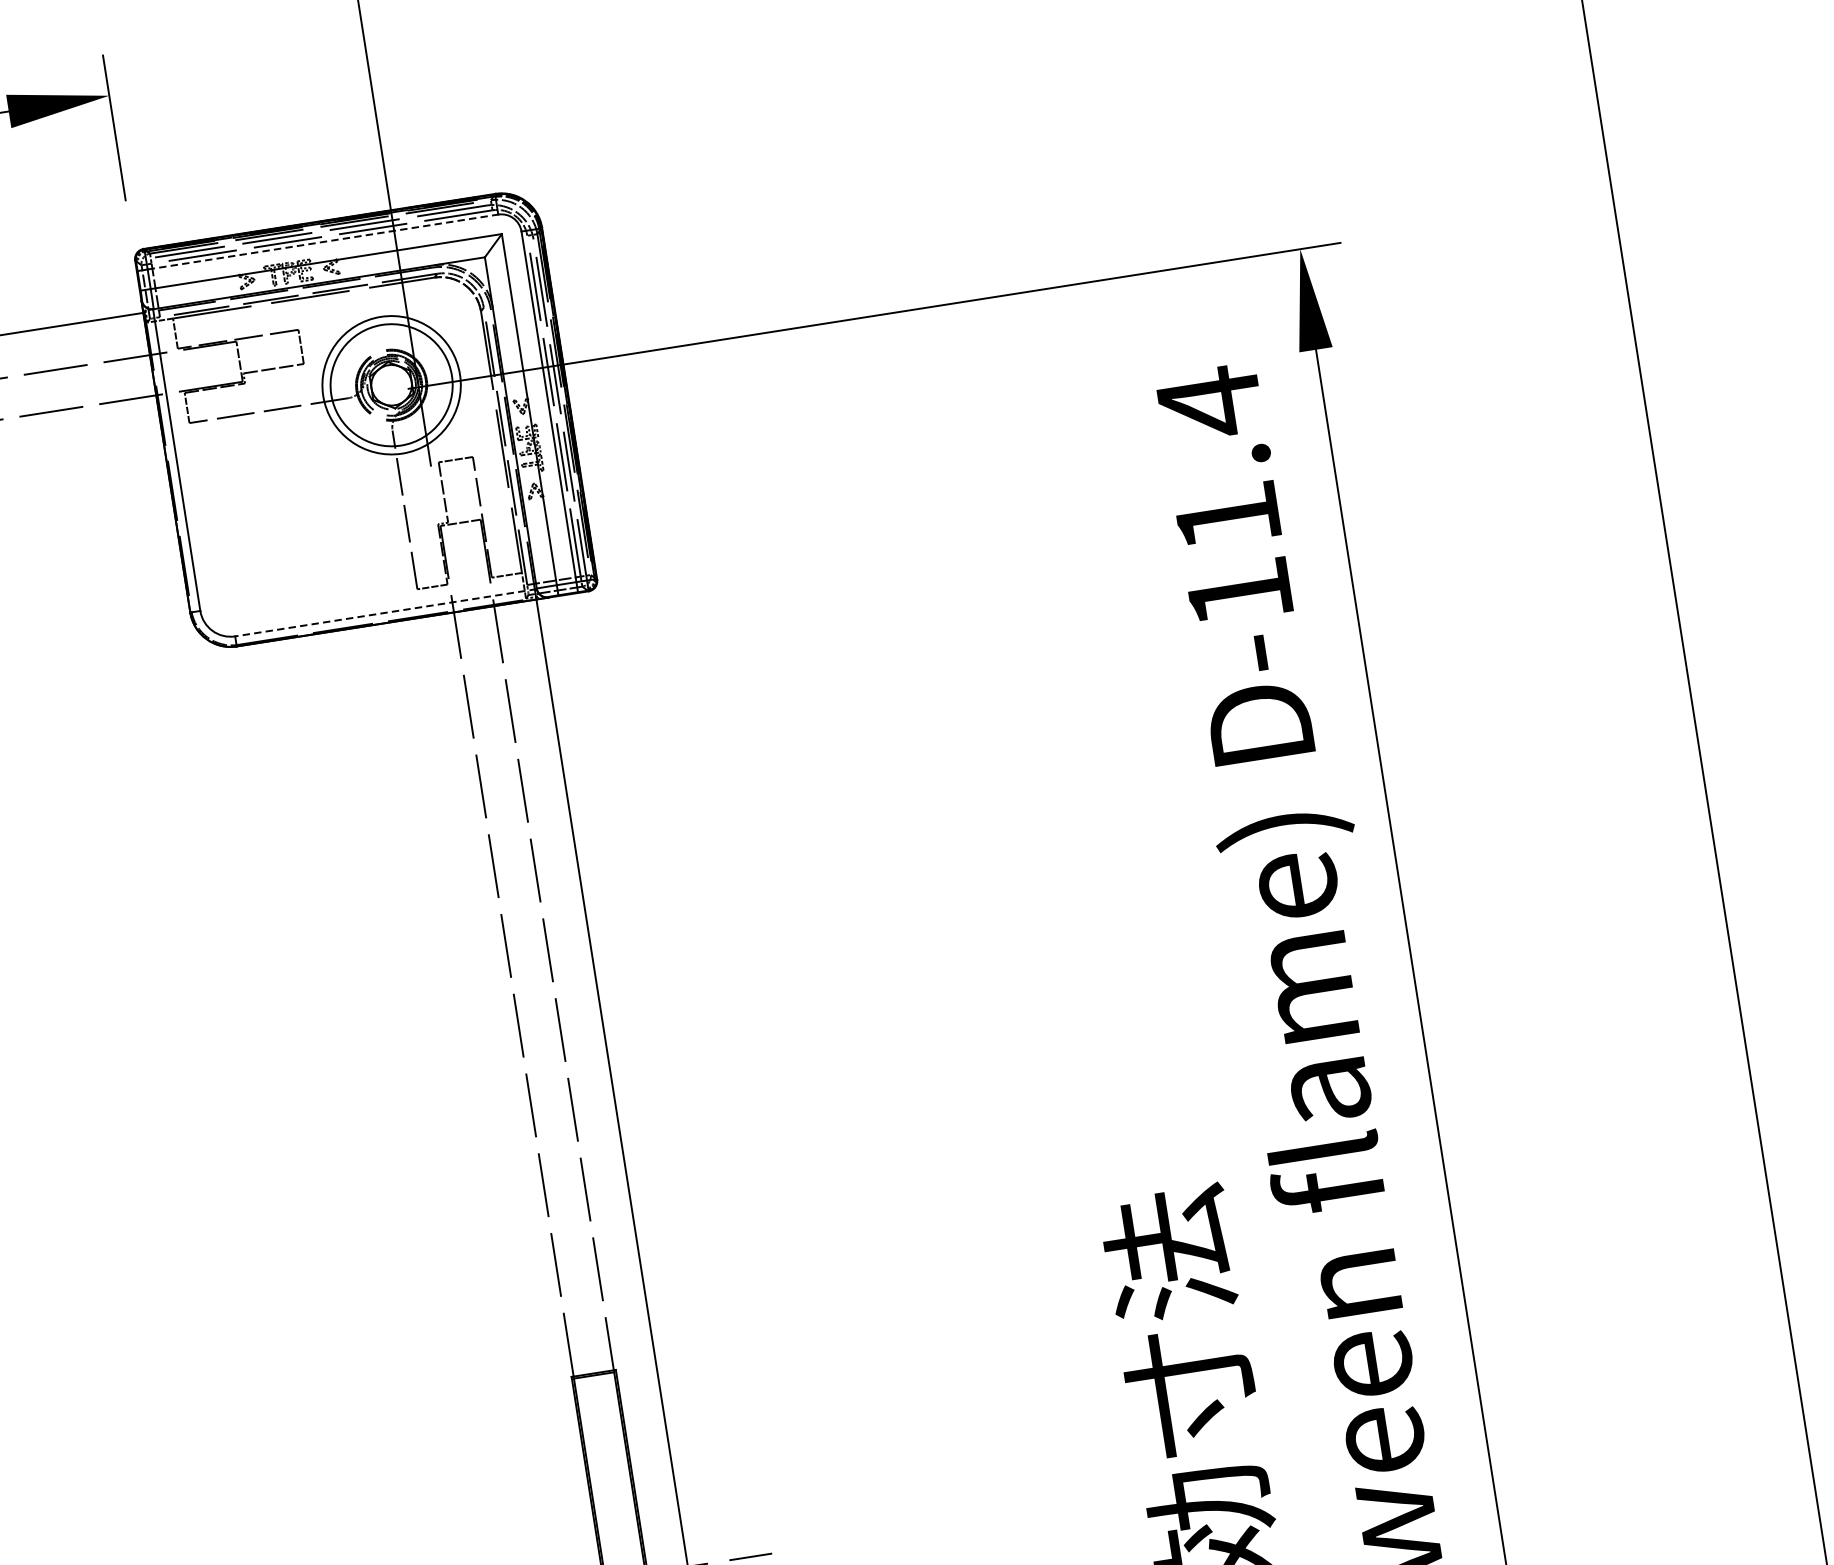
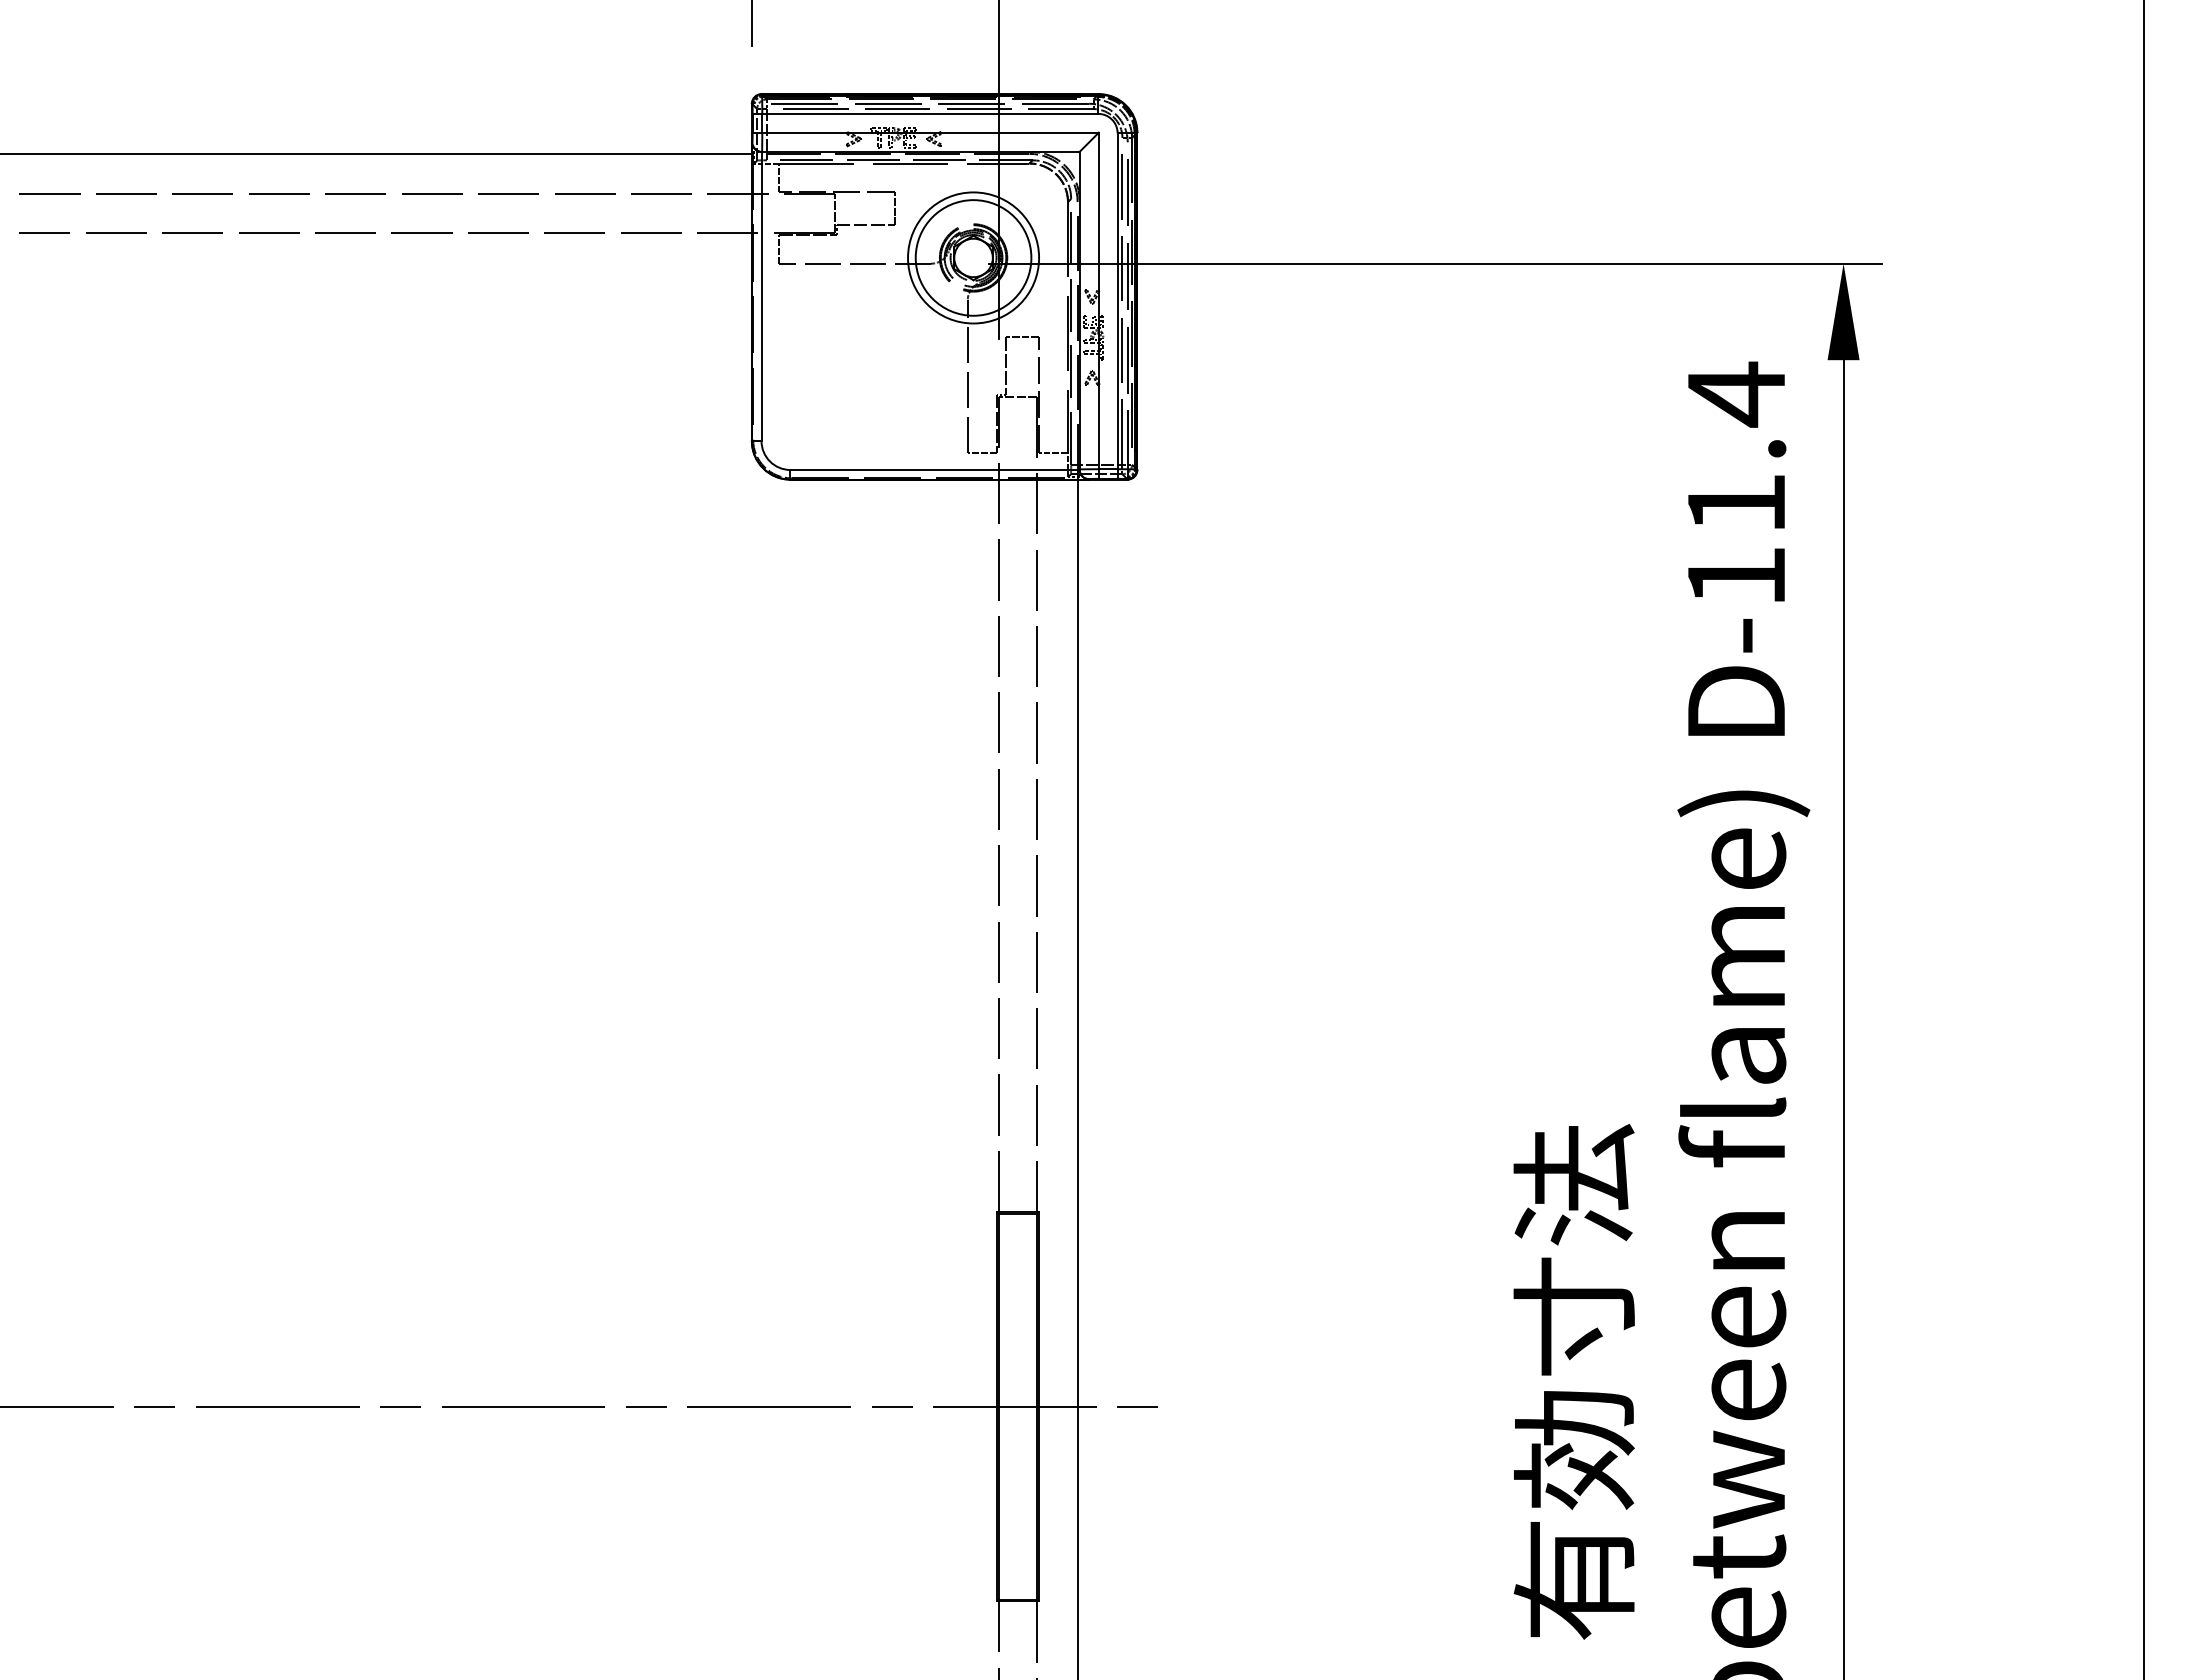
line: (323, 241) -> (930, 113), dashed -> solid
line: (386, 612) -> (935, 469), dashed -> solid

